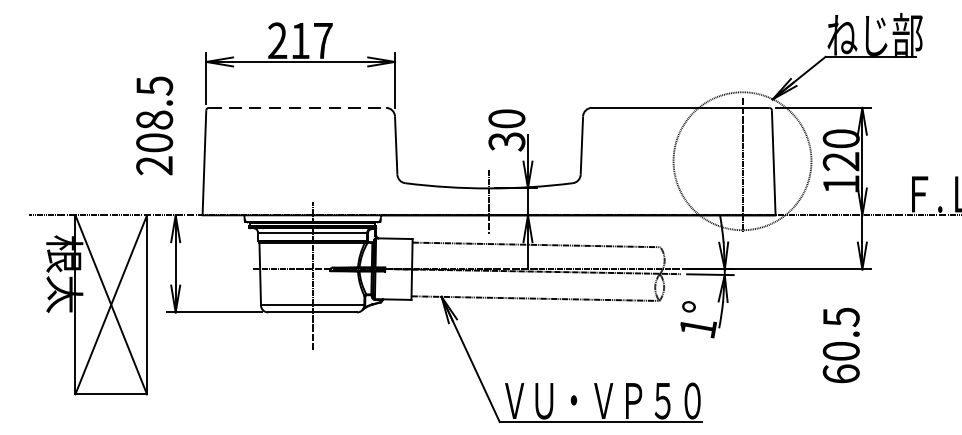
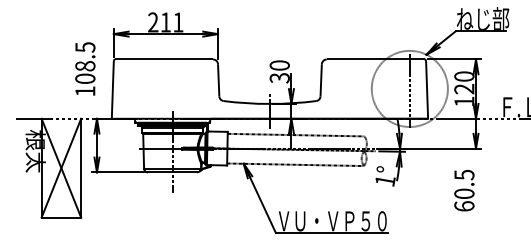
text: (323, 40) -> (178, 22), 217 -> 211
line: (298, 107) -> (164, 59), dashed -> solid
text: (154, 165) -> (85, 91), 208.5 -> 108.5

